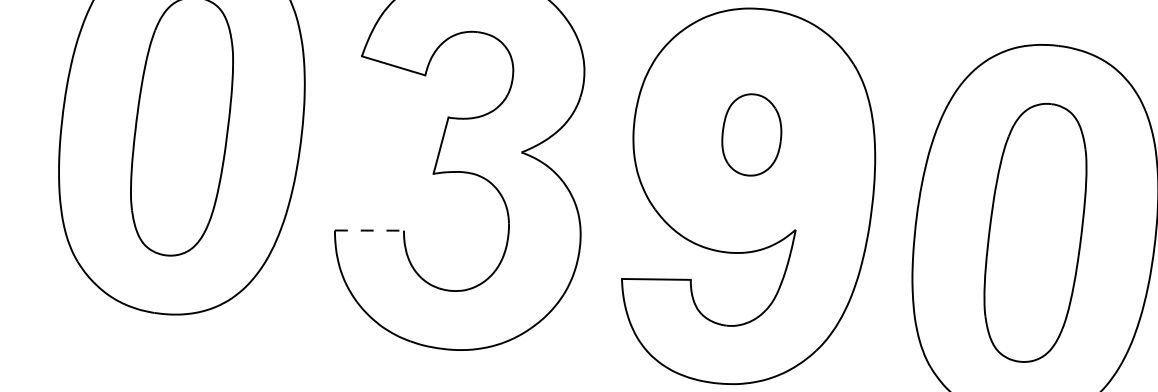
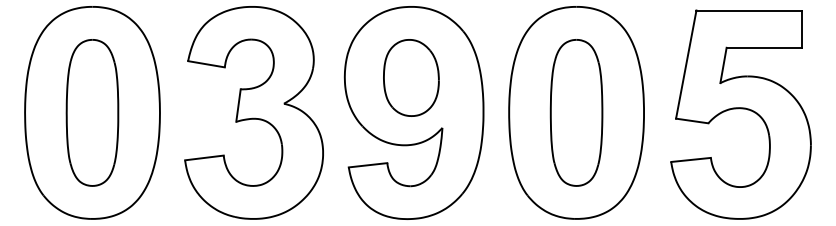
part: (752, 134) -> (411, 77), size x1.67
line: (369, 229) -> (204, 157), dashed -> solid

